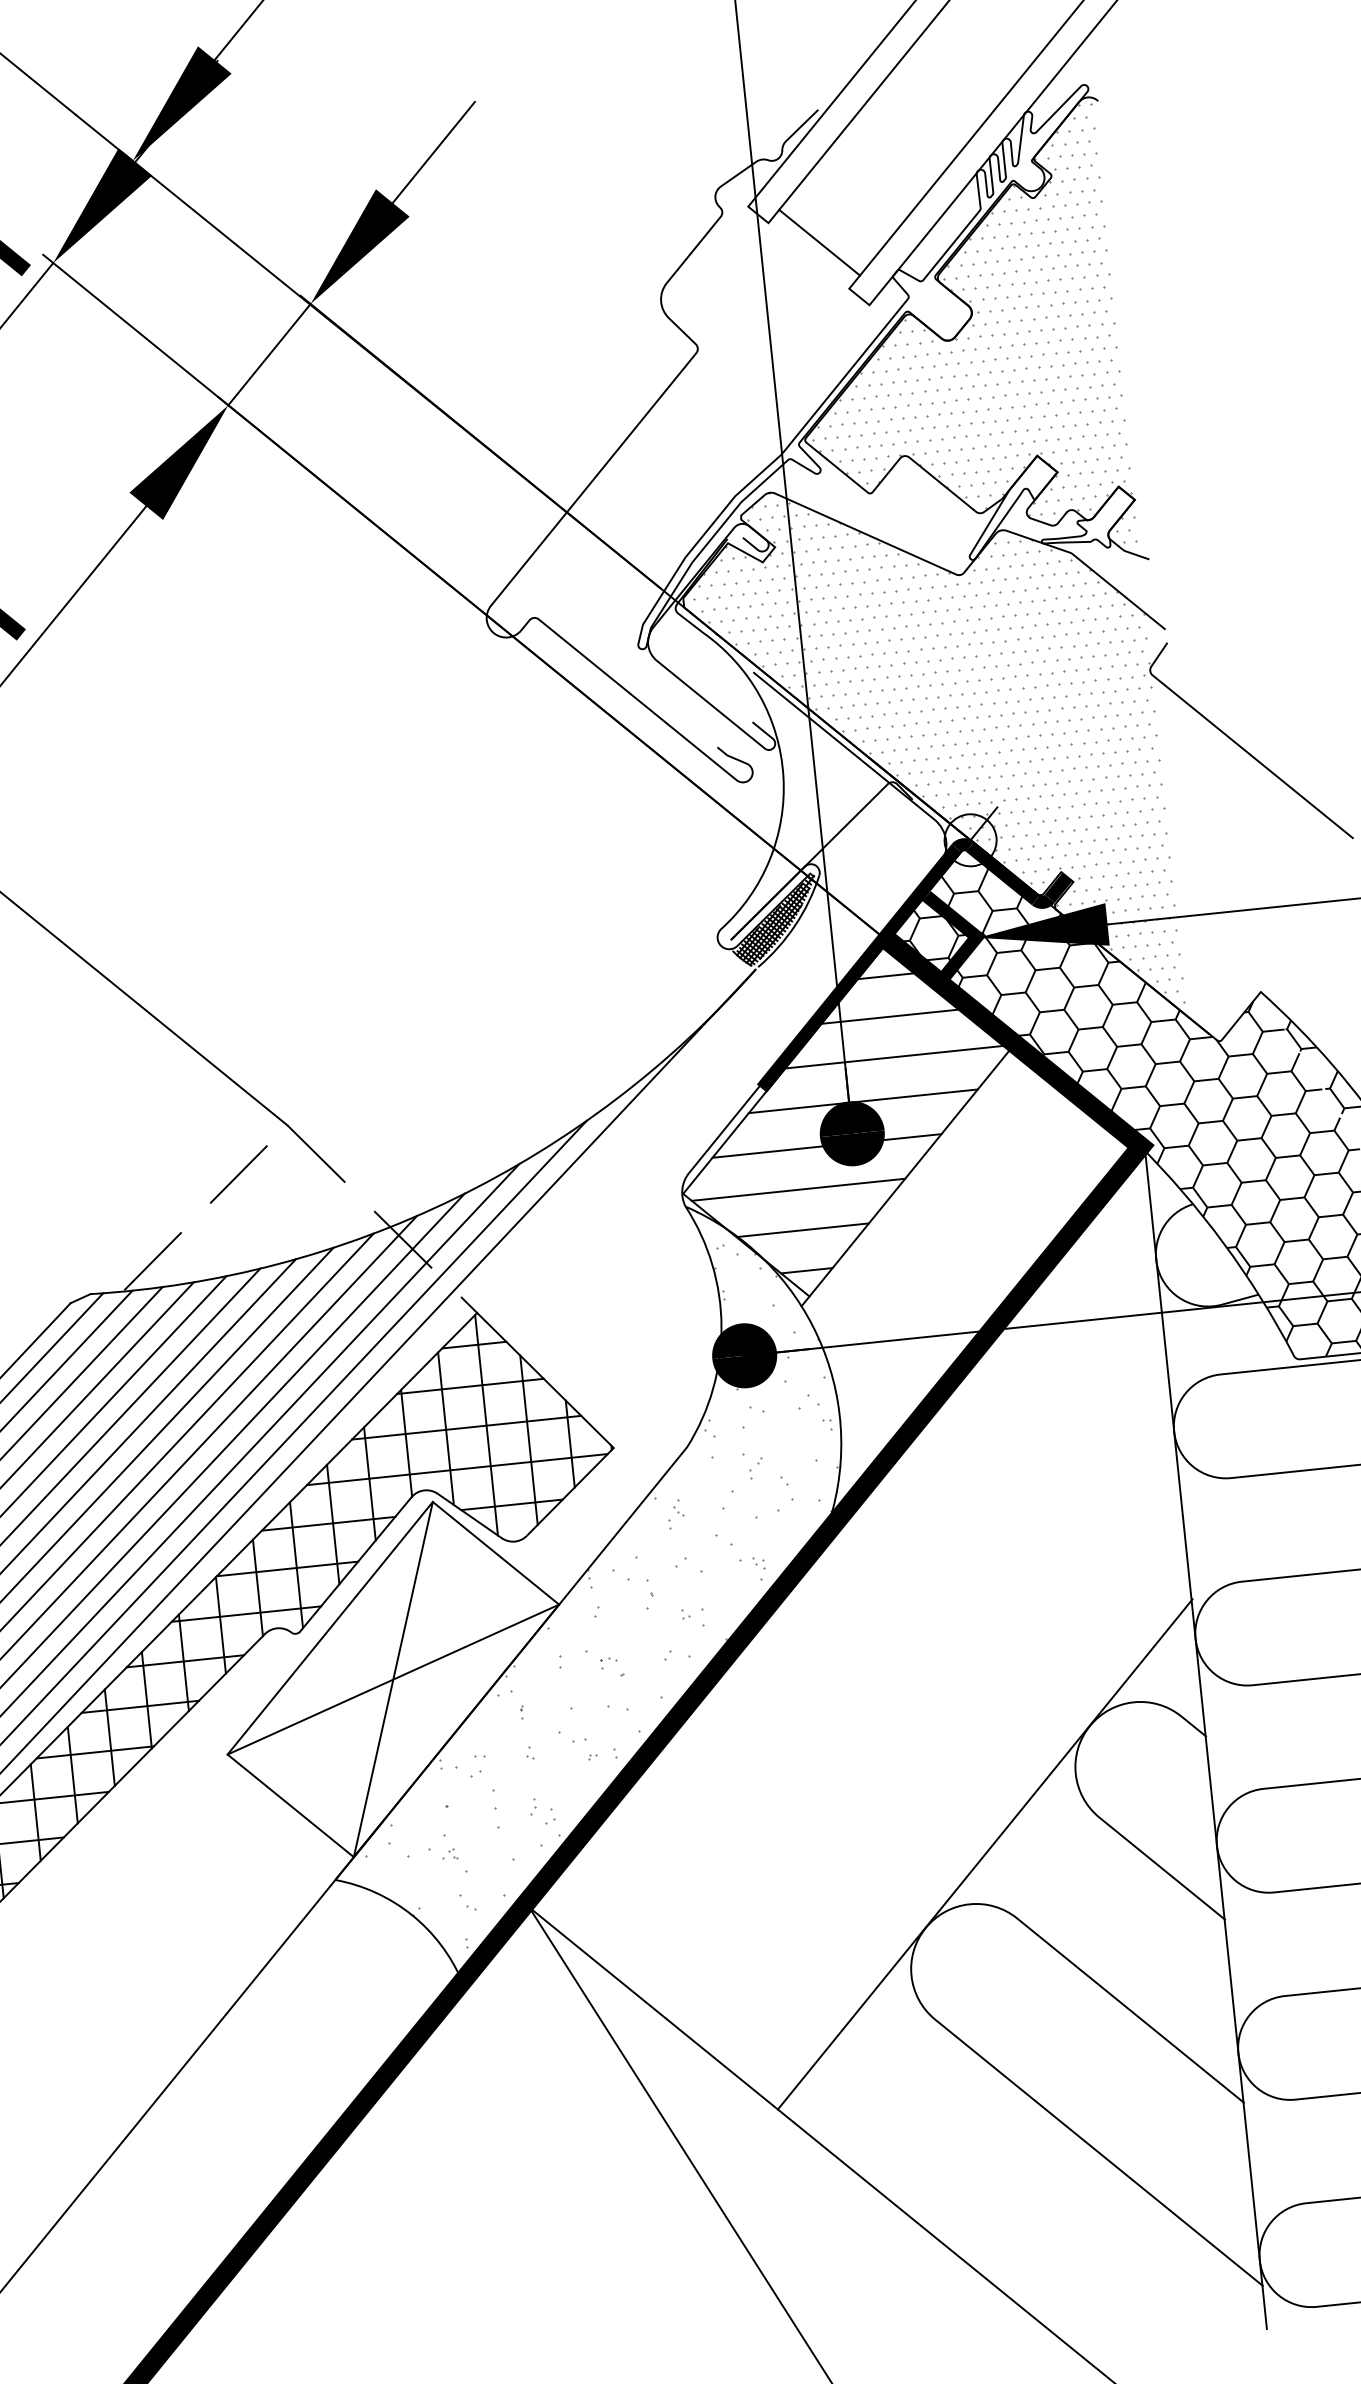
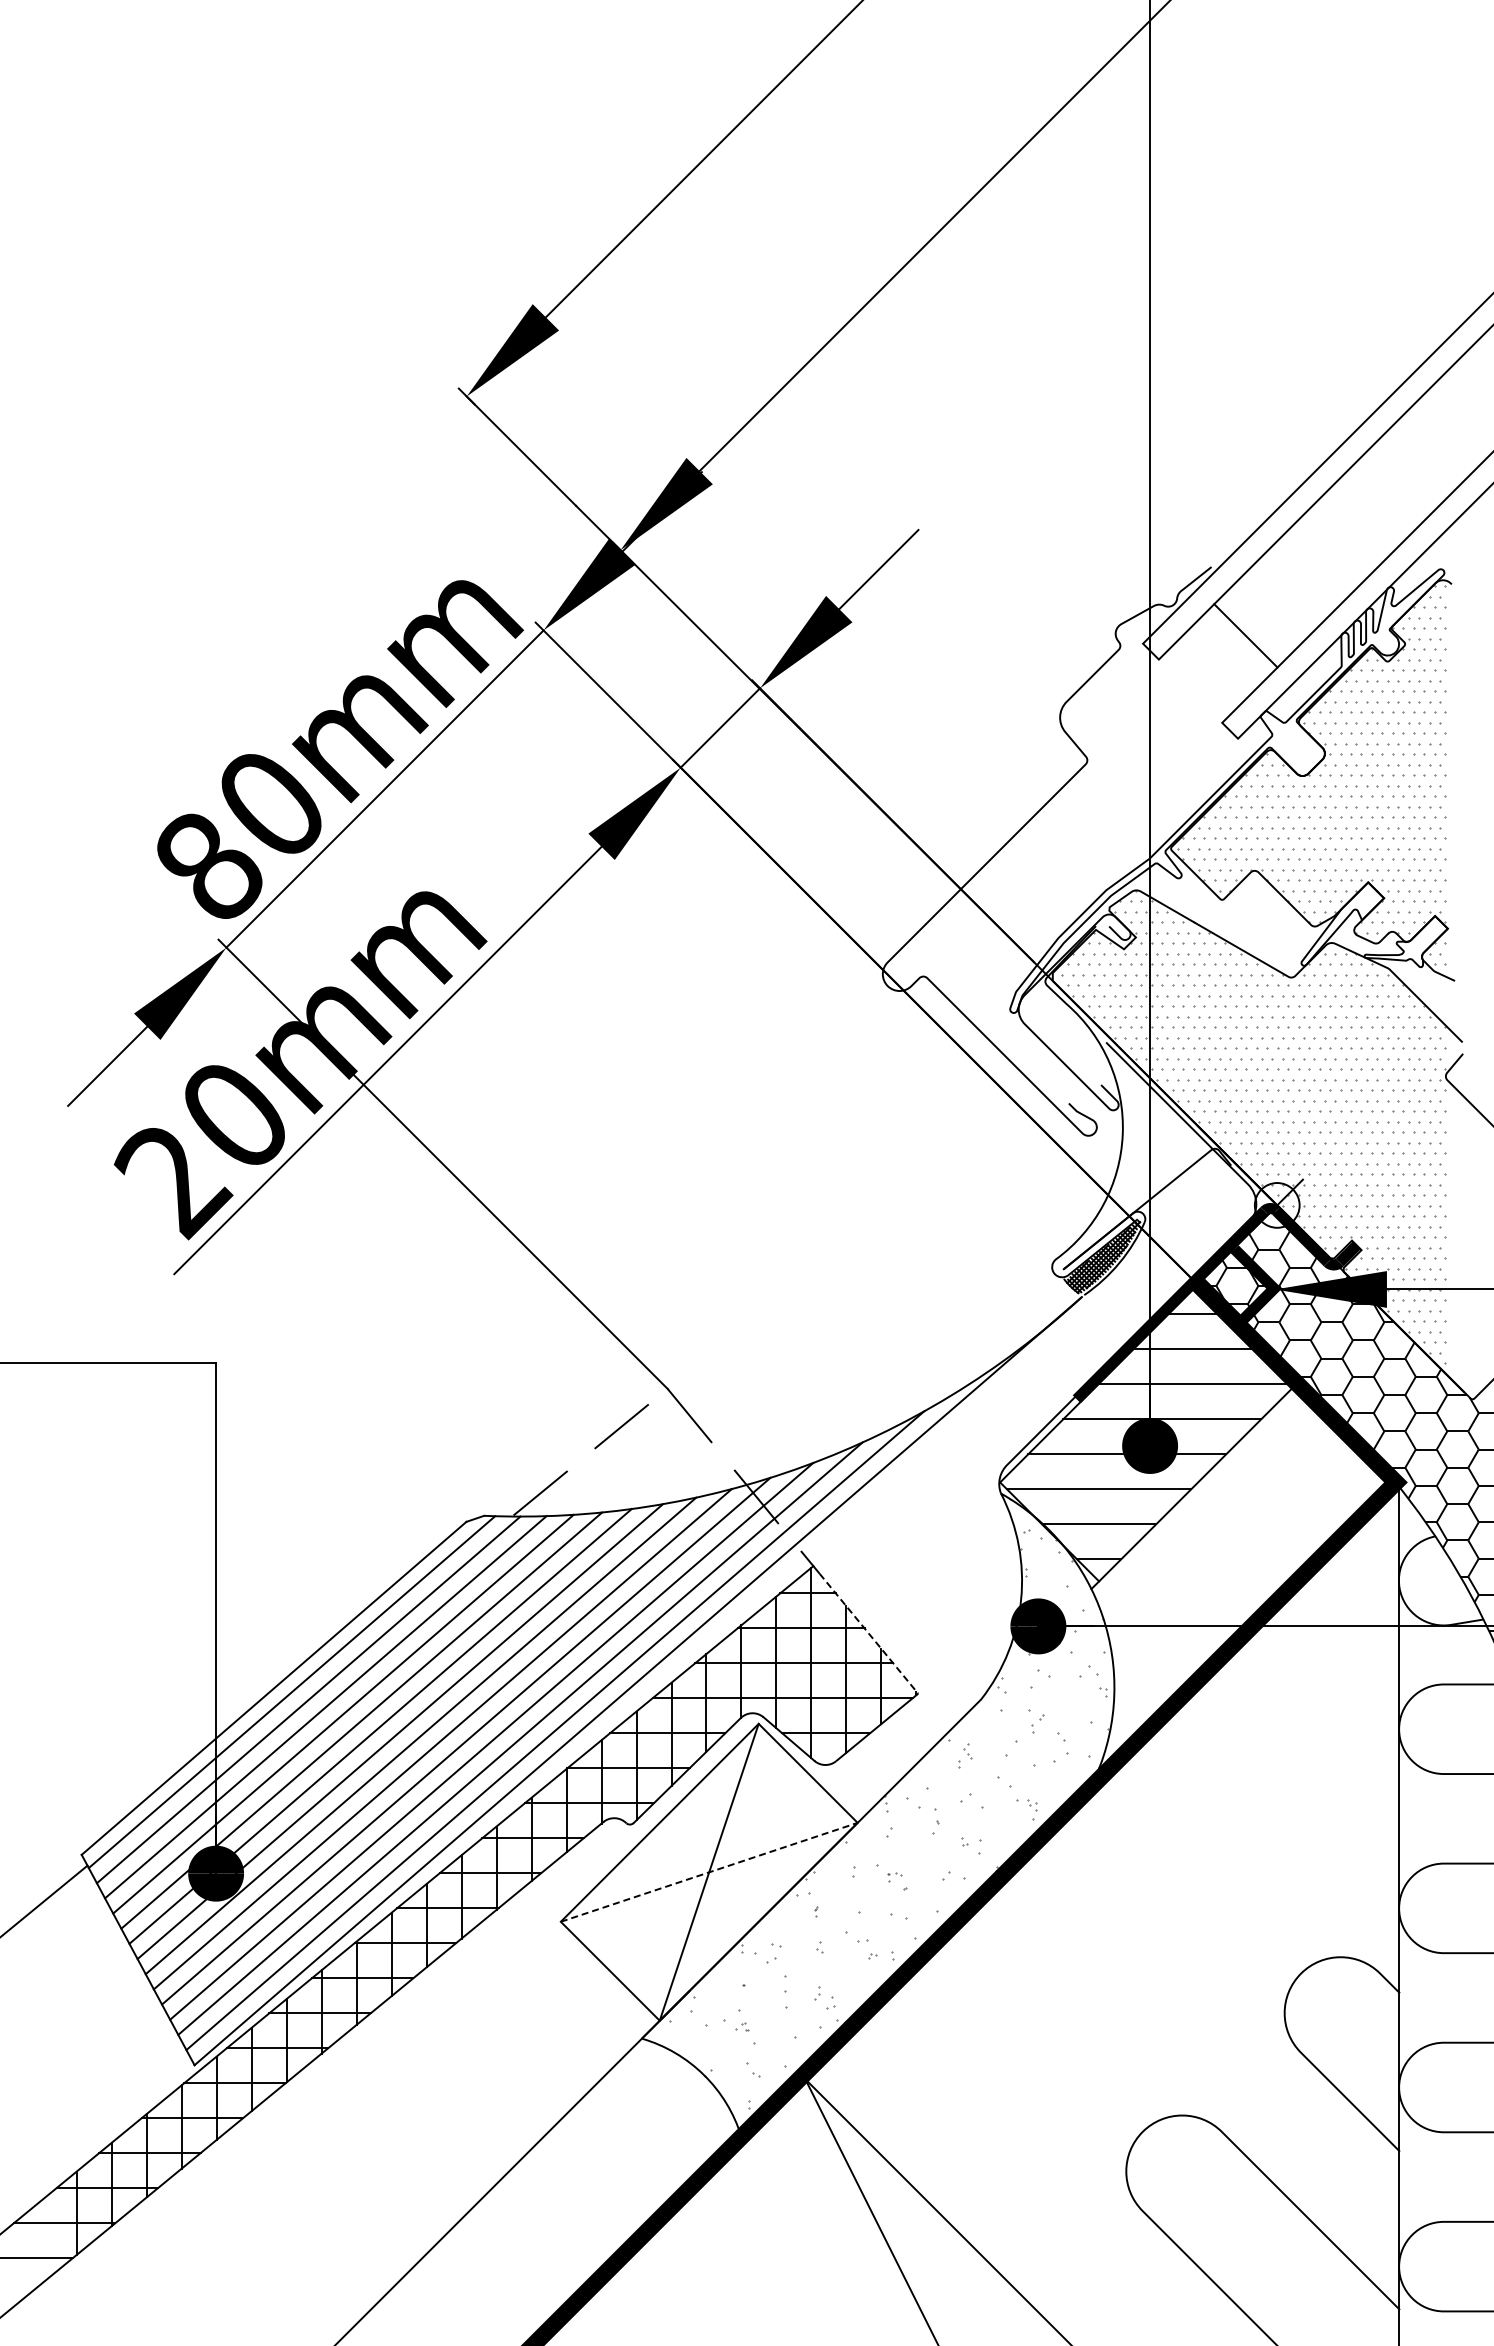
line: (819, 242) -> (1245, 635), moved
line: (549, 1384) -> (868, 1633), solid -> dashed
line: (393, 1679) -> (709, 1872), solid -> dashed
line: (984, 1854) -> (1199, 2074), removed

